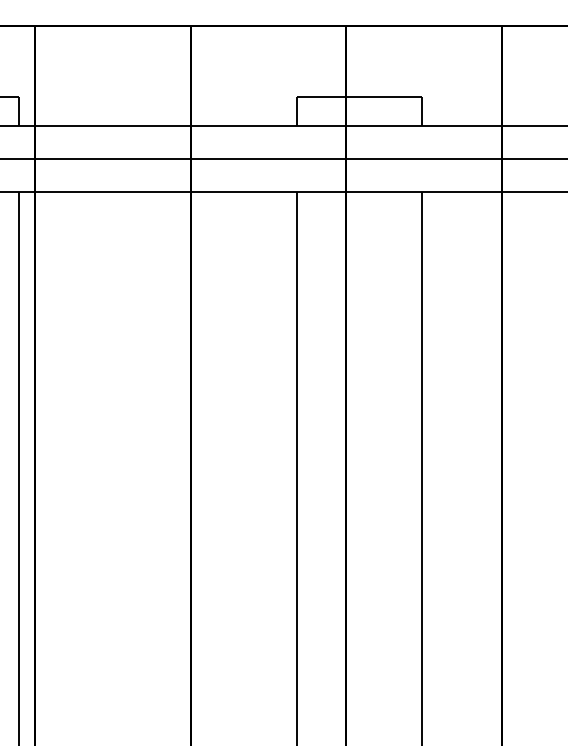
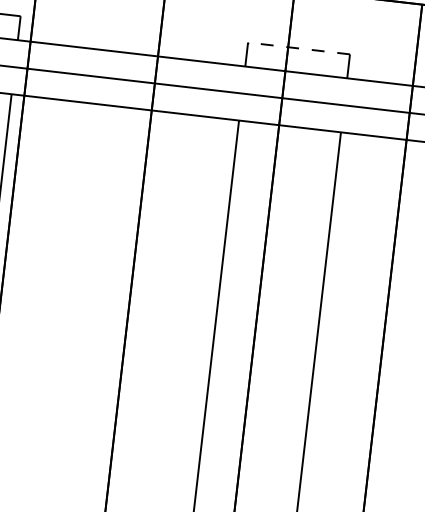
line: (358, 96) -> (298, 48), solid -> dashed

